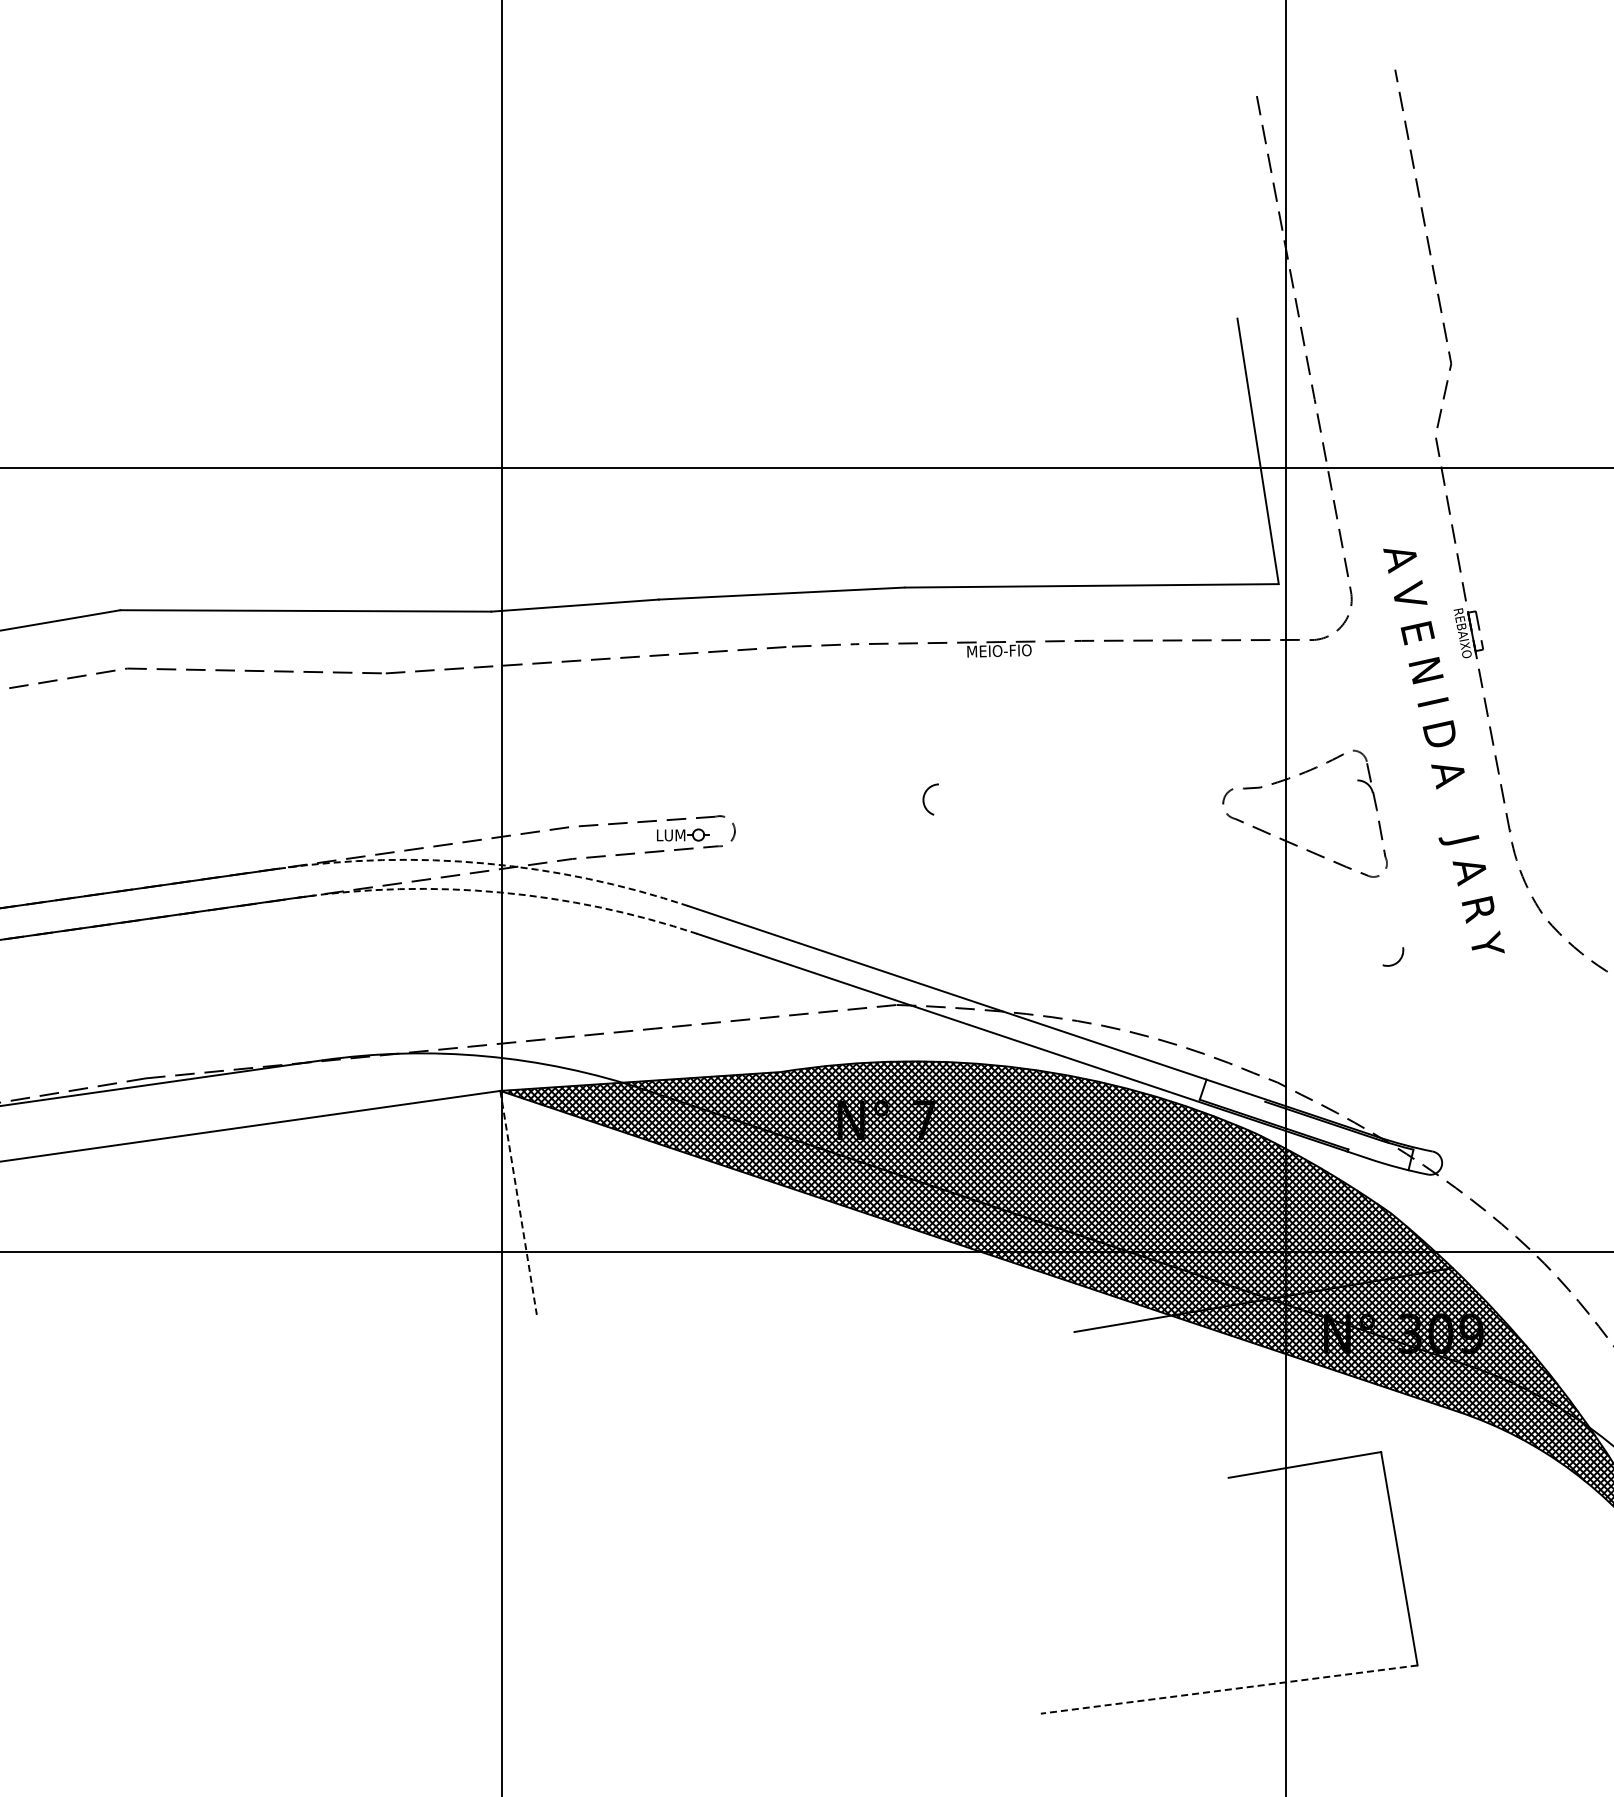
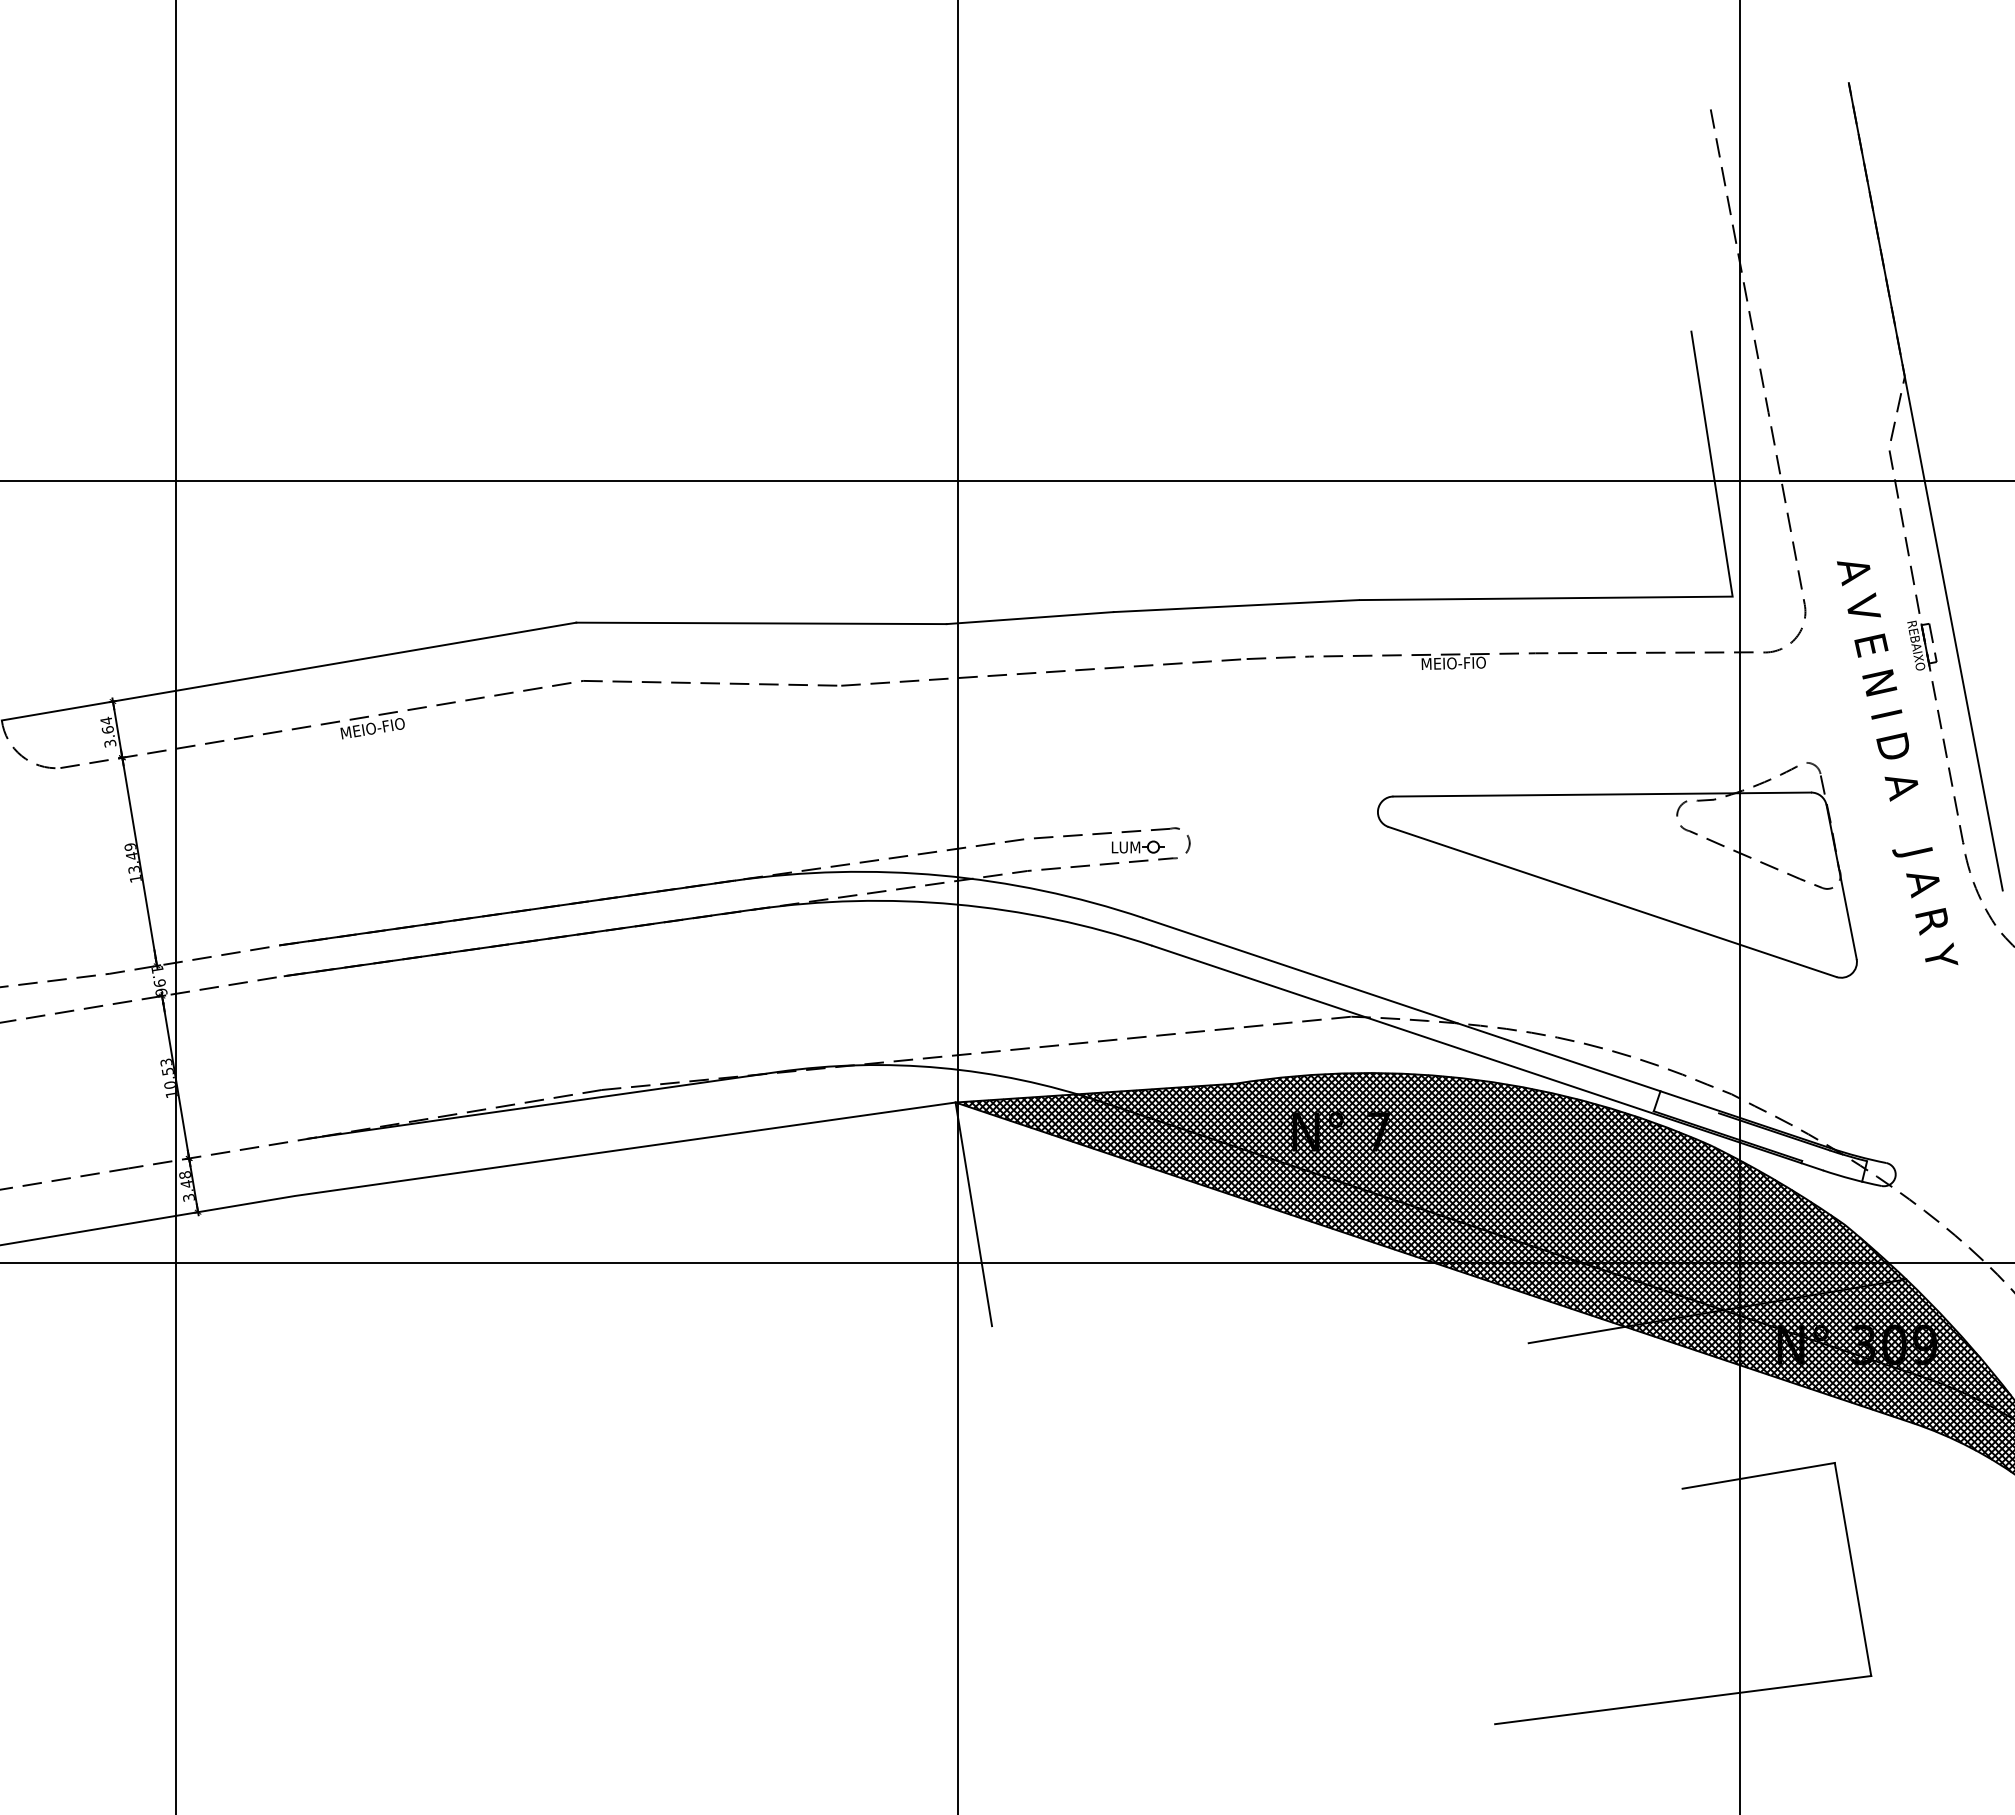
line: (1472, 473) -> (1925, 486), added
line: (1148, 782) -> (1602, 794), added
arc: (486, 863) -> (941, 875), dashed -> solid
line: (1387, 870) -> (1841, 882), added
line: (1158, 890) -> (1612, 902), added
arc: (500, 892) -> (955, 904), dashed -> solid
line: (518, 1203) -> (973, 1214), dashed -> solid
line: (1229, 1689) -> (1683, 1700), dashed -> solid

